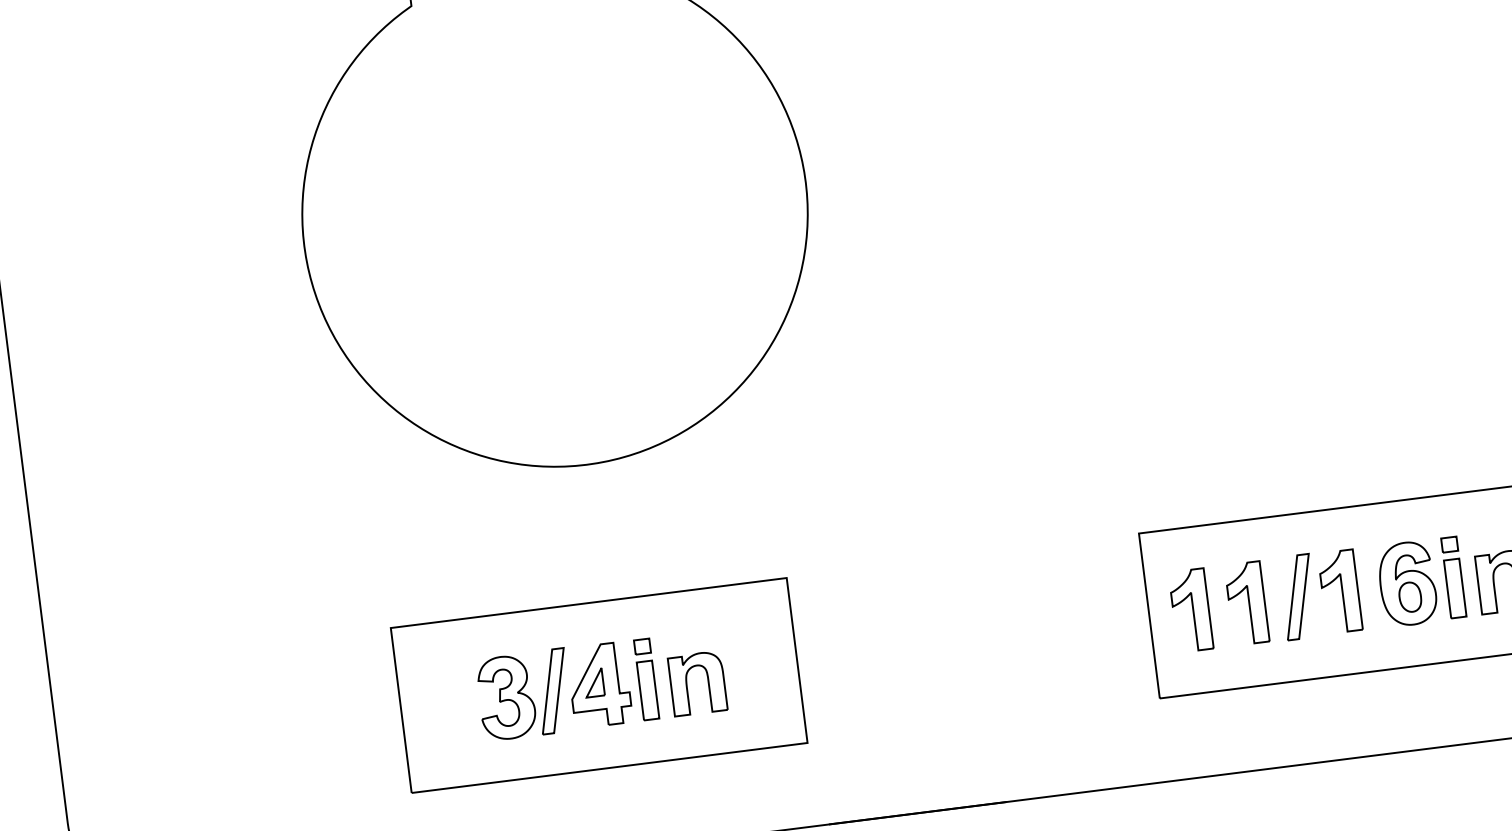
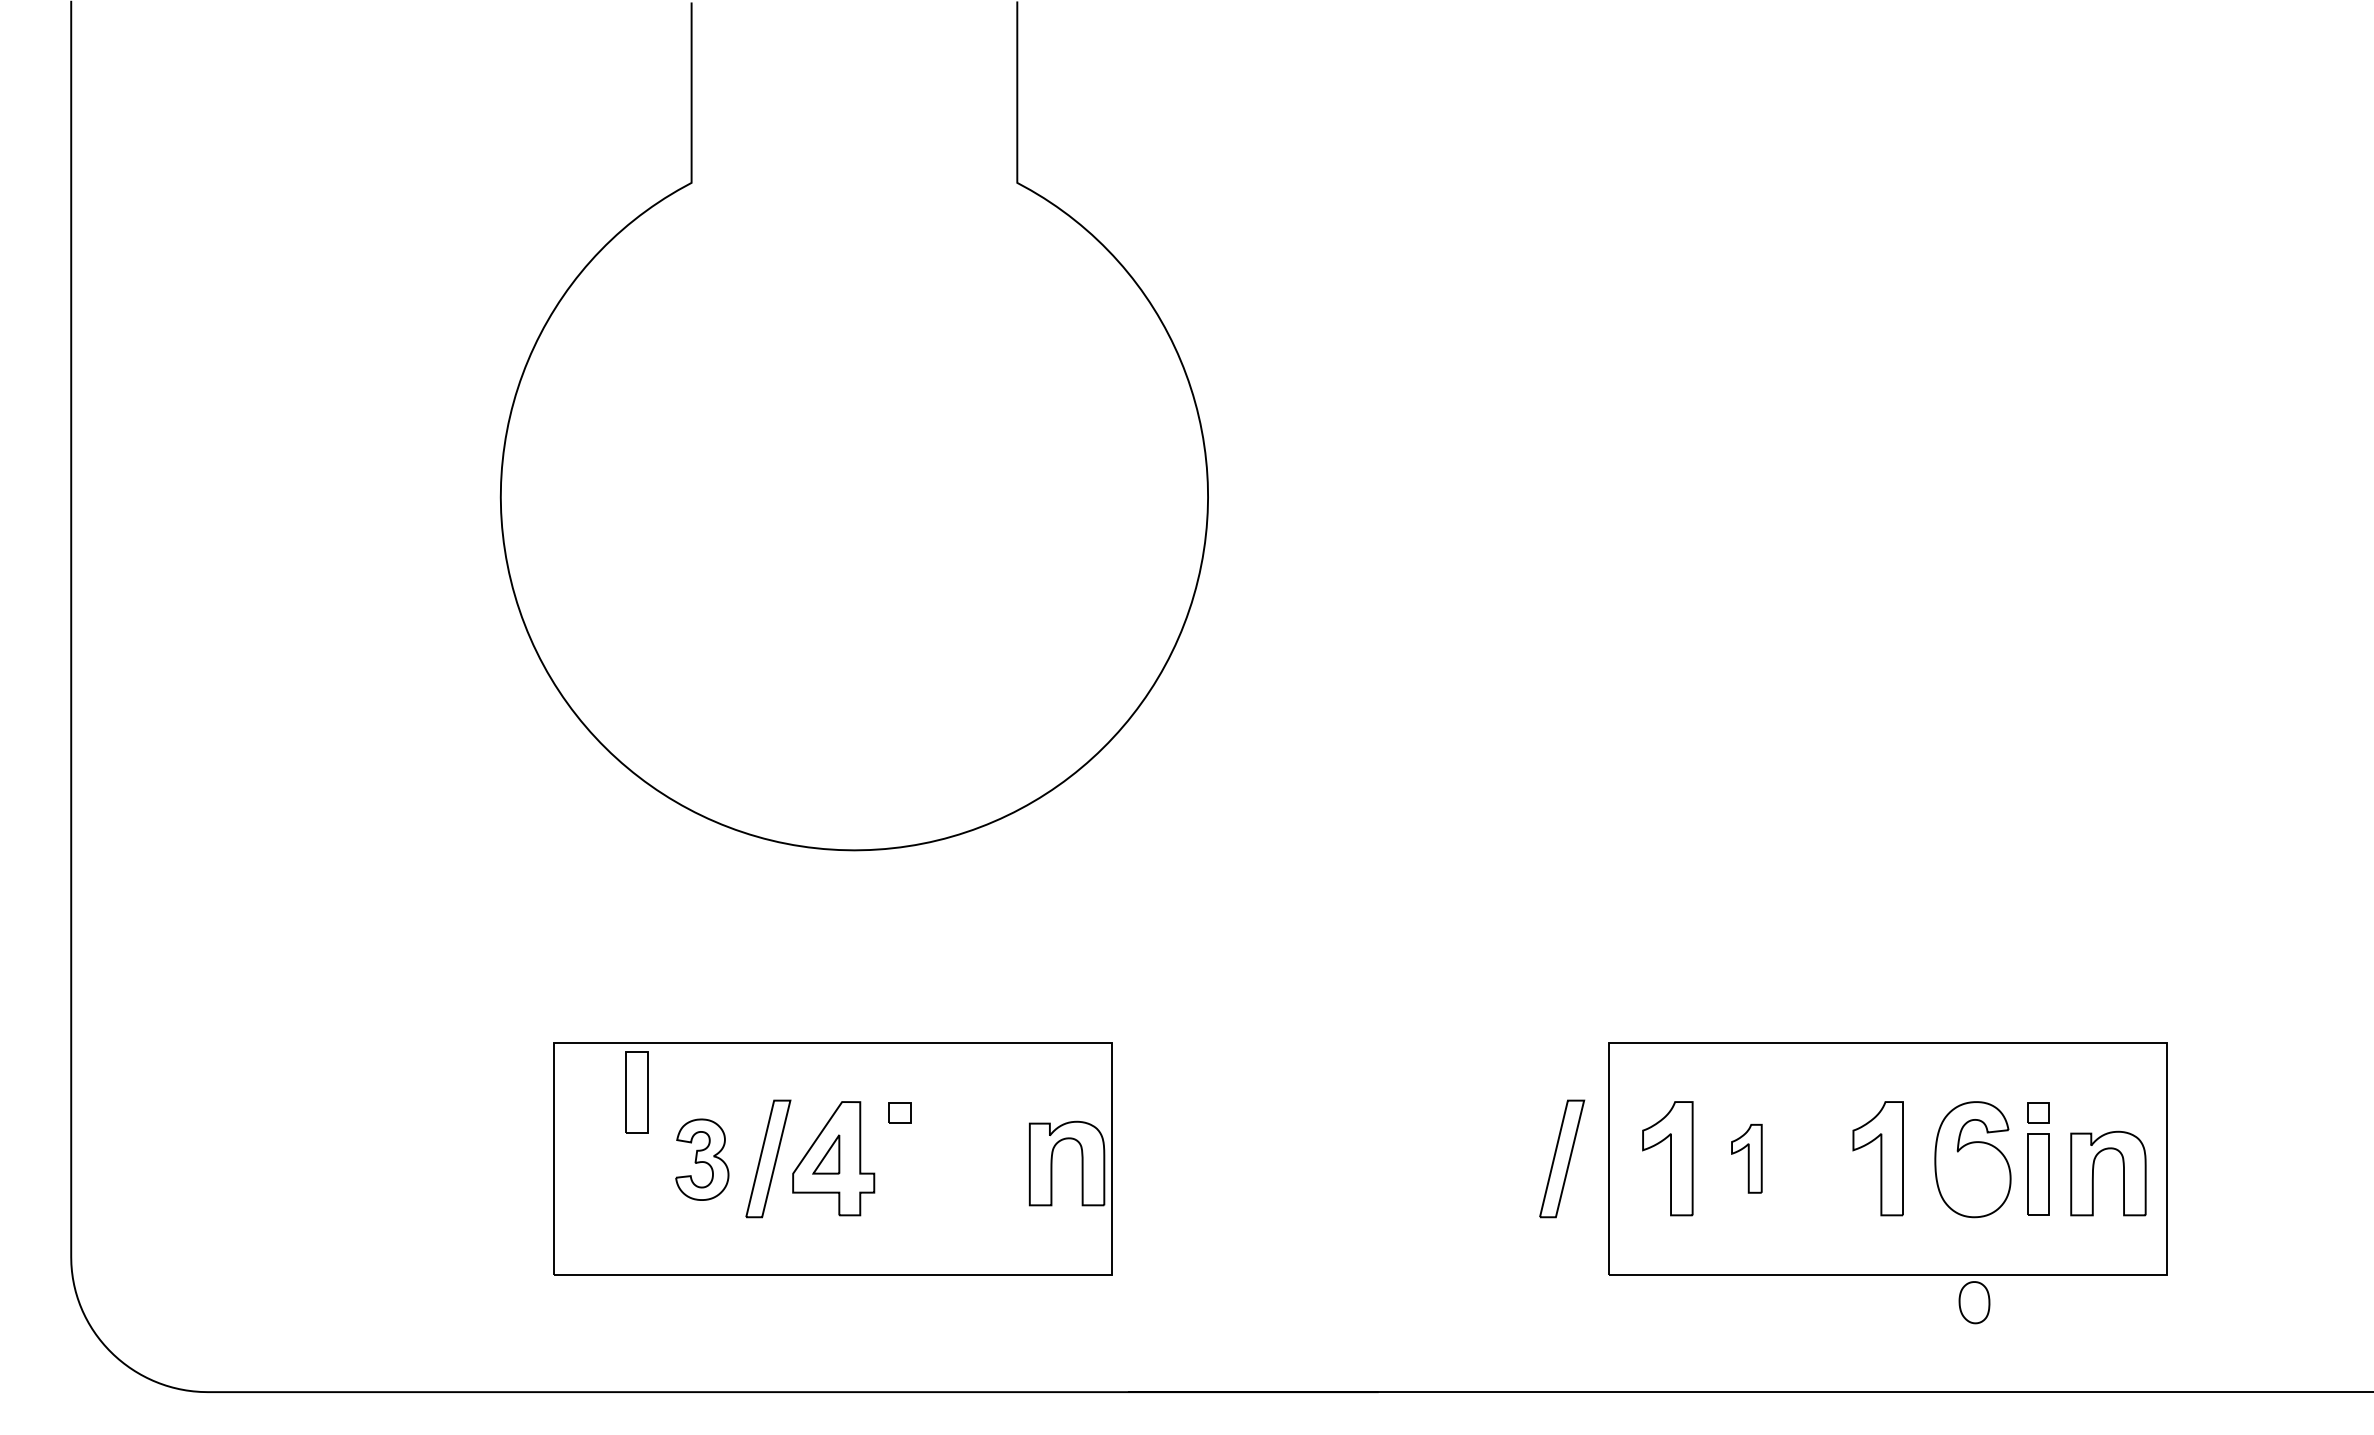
part: (1298, 596) -> (1562, 1158), moved
part: (1410, 597) -> (1974, 1302), moved
part: (1246, 603) -> (1746, 1158), size x0.6
part: (687, 684) -> (1052, 1163), moved
part: (647, 690) -> (636, 1092), moved
part: (506, 697) -> (702, 1159), size x0.7

